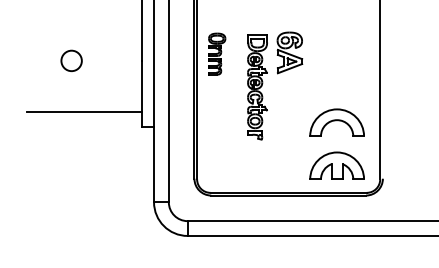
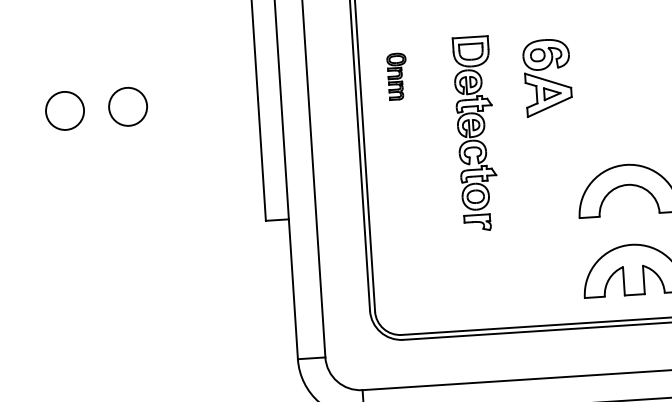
part: (289, 52) -> (546, 77), moved
part: (217, 53) -> (397, 75), size x0.6
circle: (37, 60) -> (64, 110), added
line: (84, 111) -> (158, 199), removed

